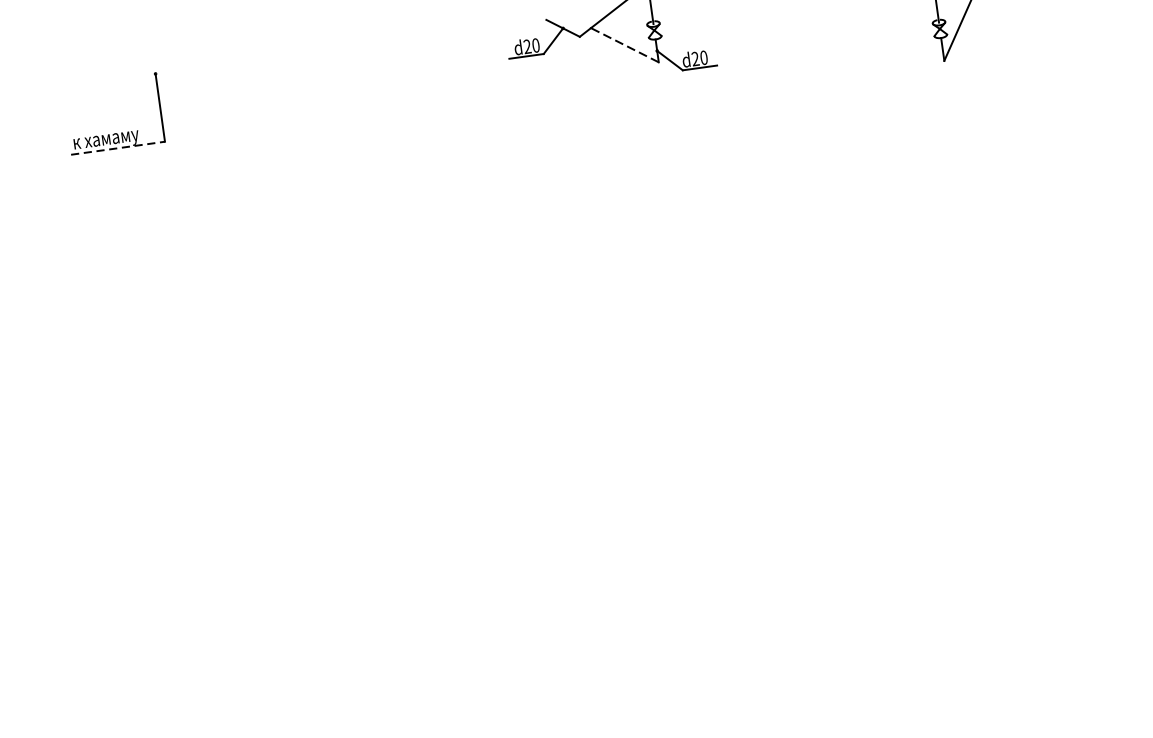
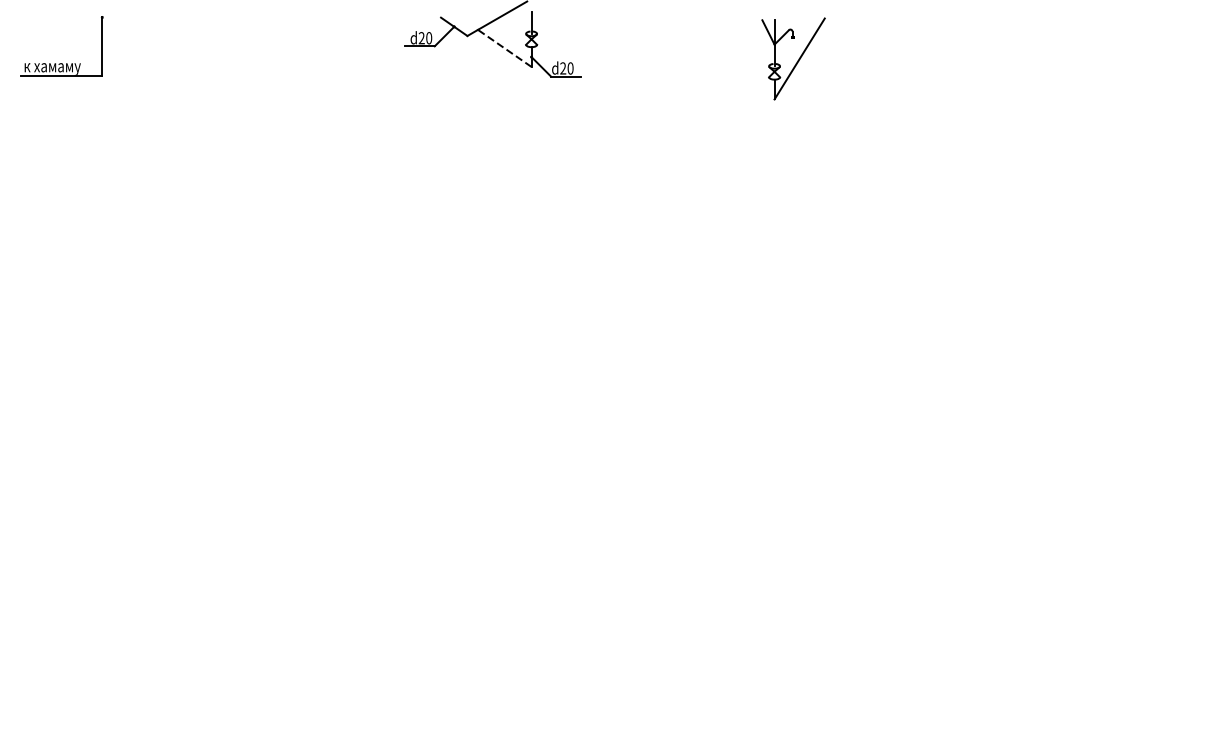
line: (117, 148) -> (61, 76), dashed -> solid

